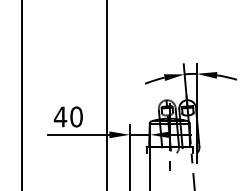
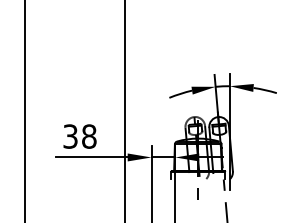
text: (68, 116) -> (79, 136), 40 -> 38

